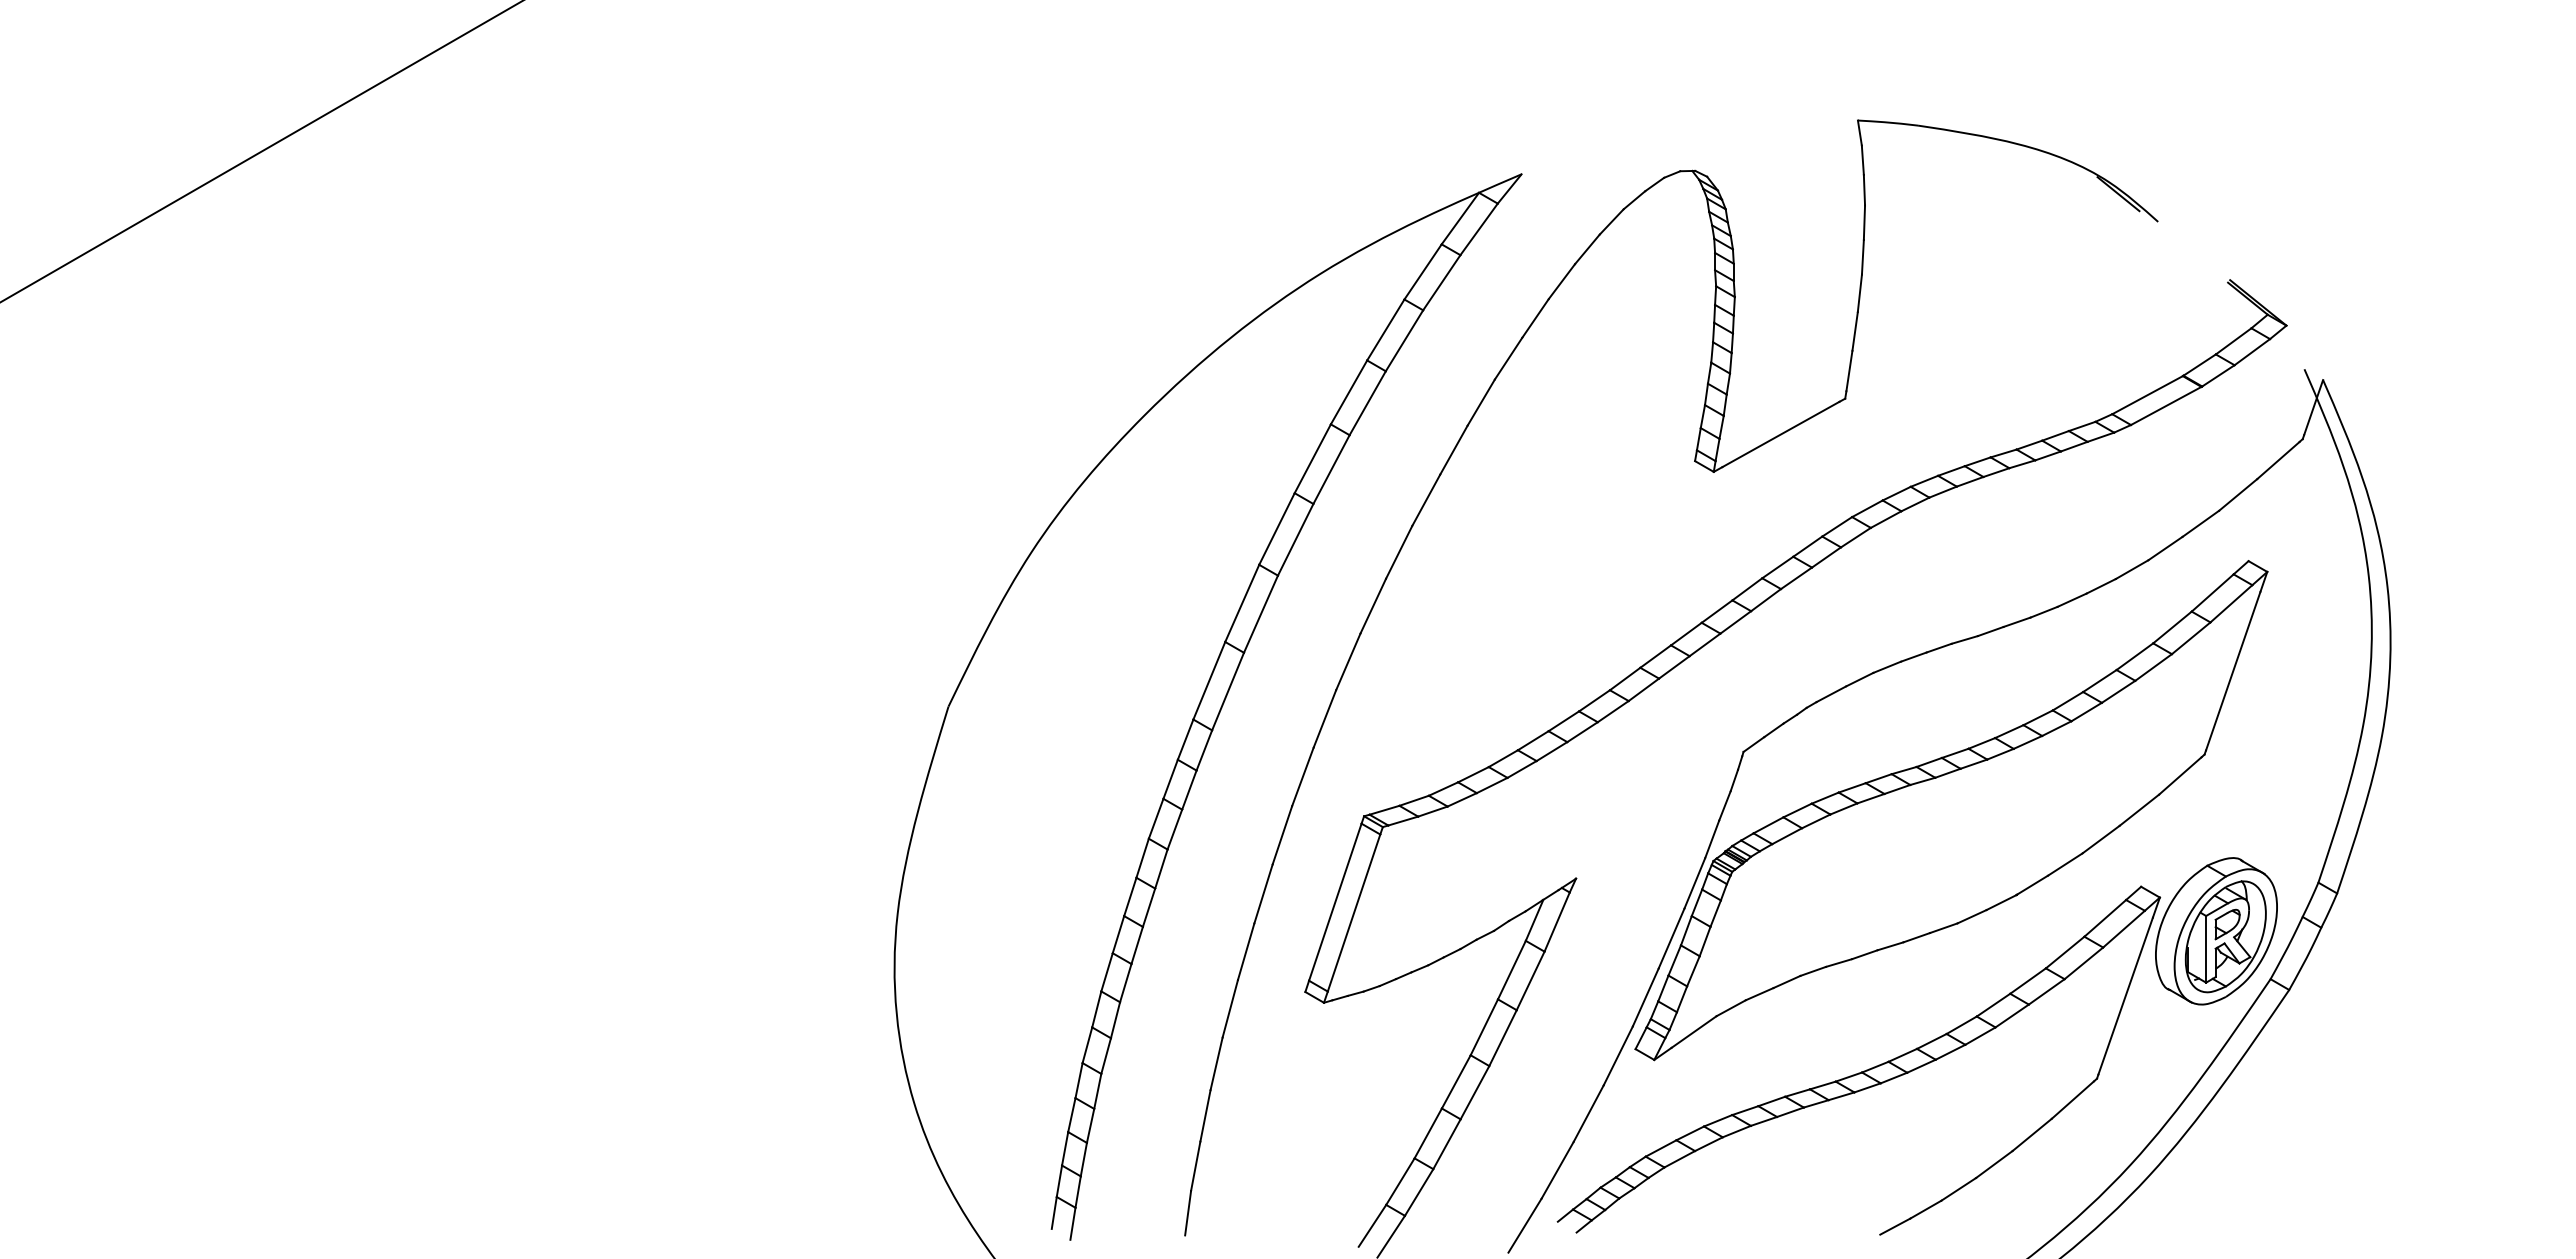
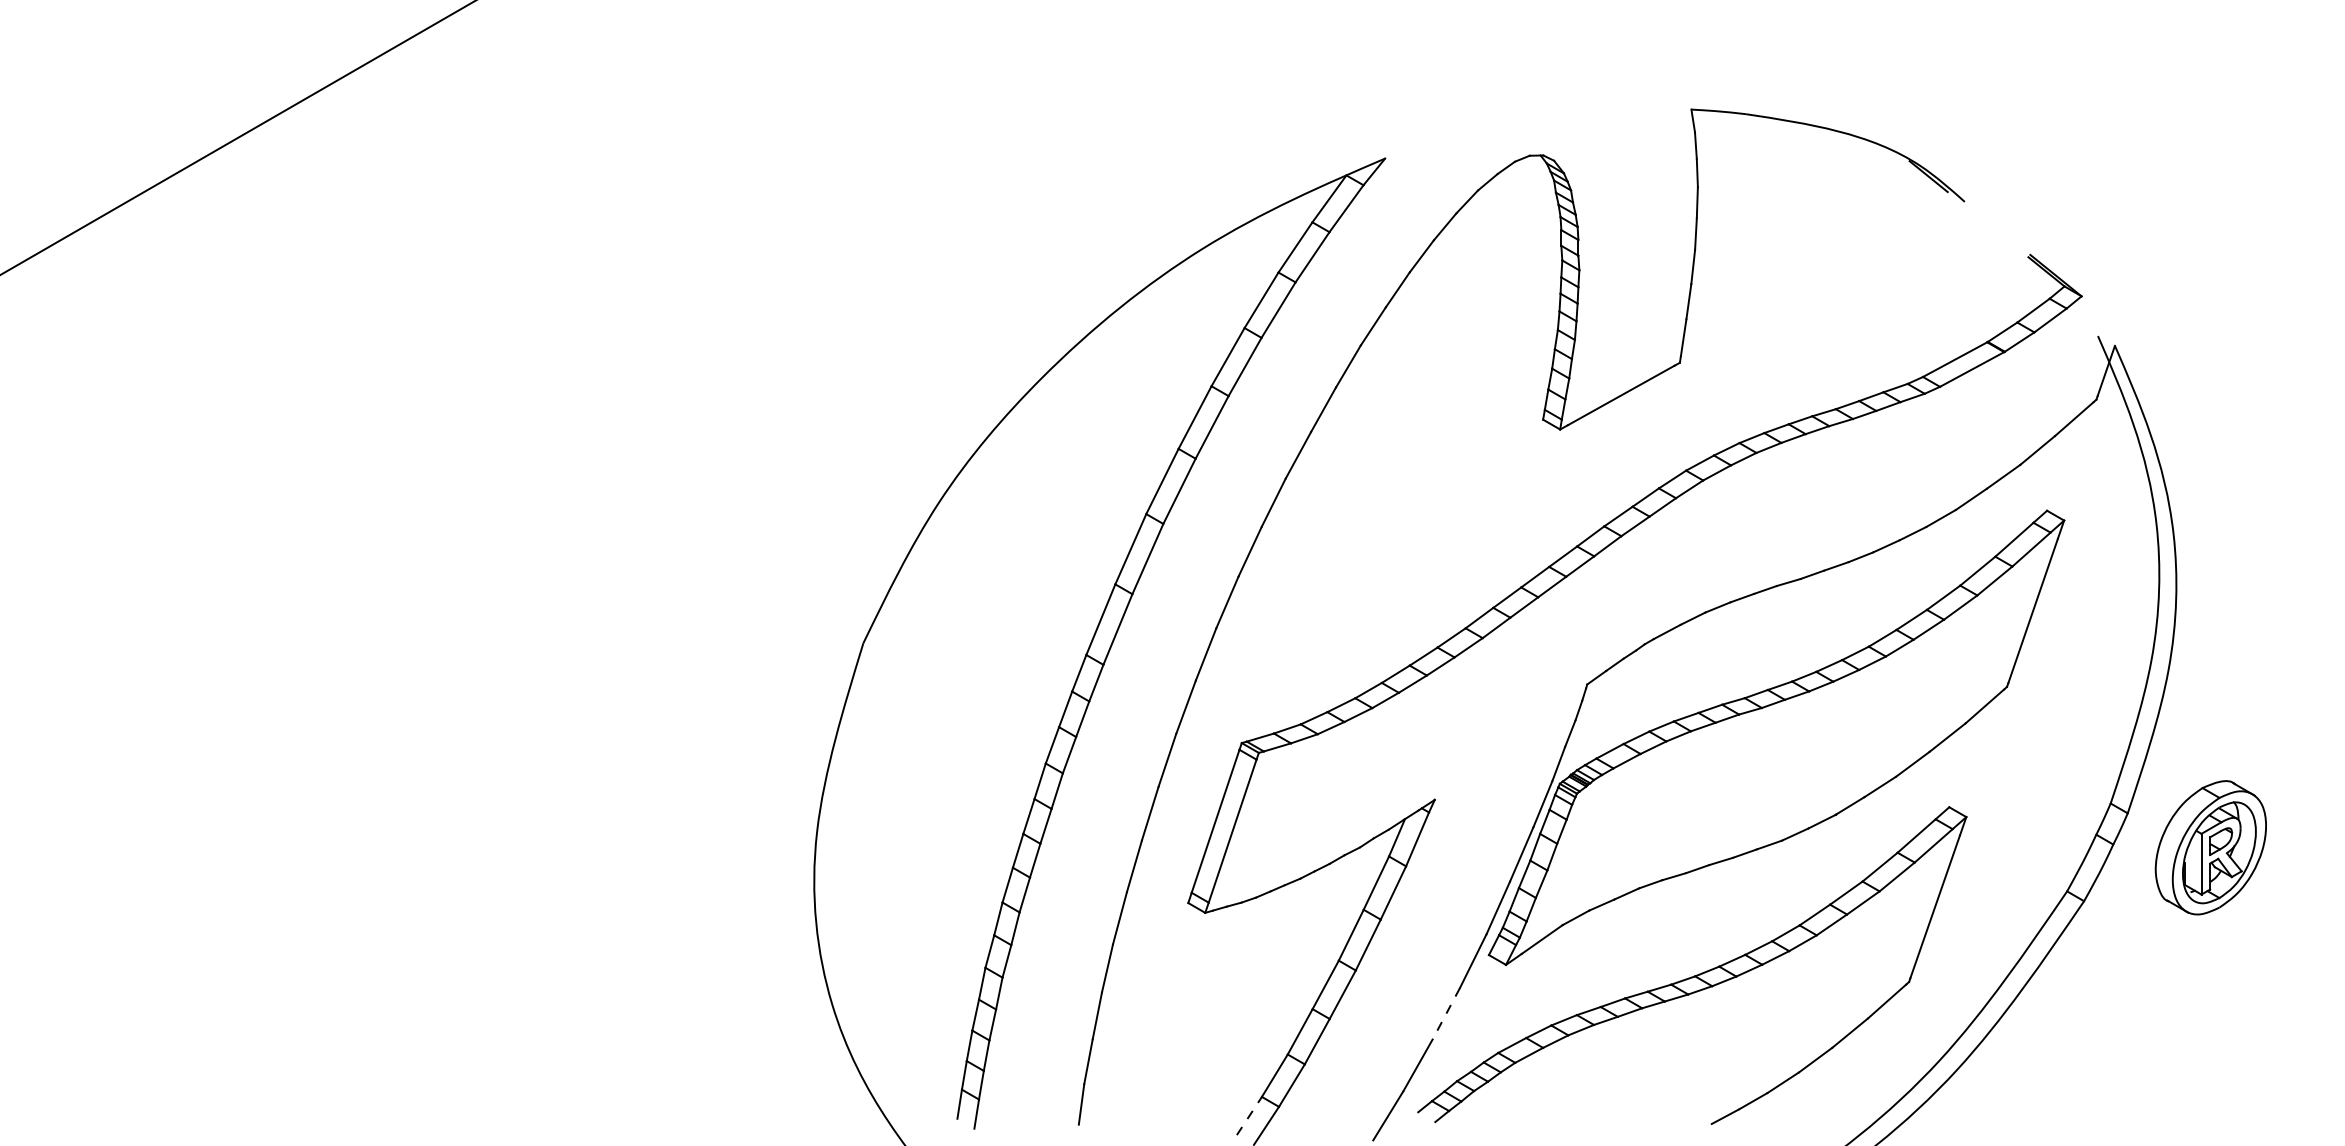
part: (2216, 931) -> (2210, 847), moved
line: (1588, 1114) -> (1446, 1014), solid -> dashed
line: (1372, 1225) -> (1249, 1115), solid -> dashed

